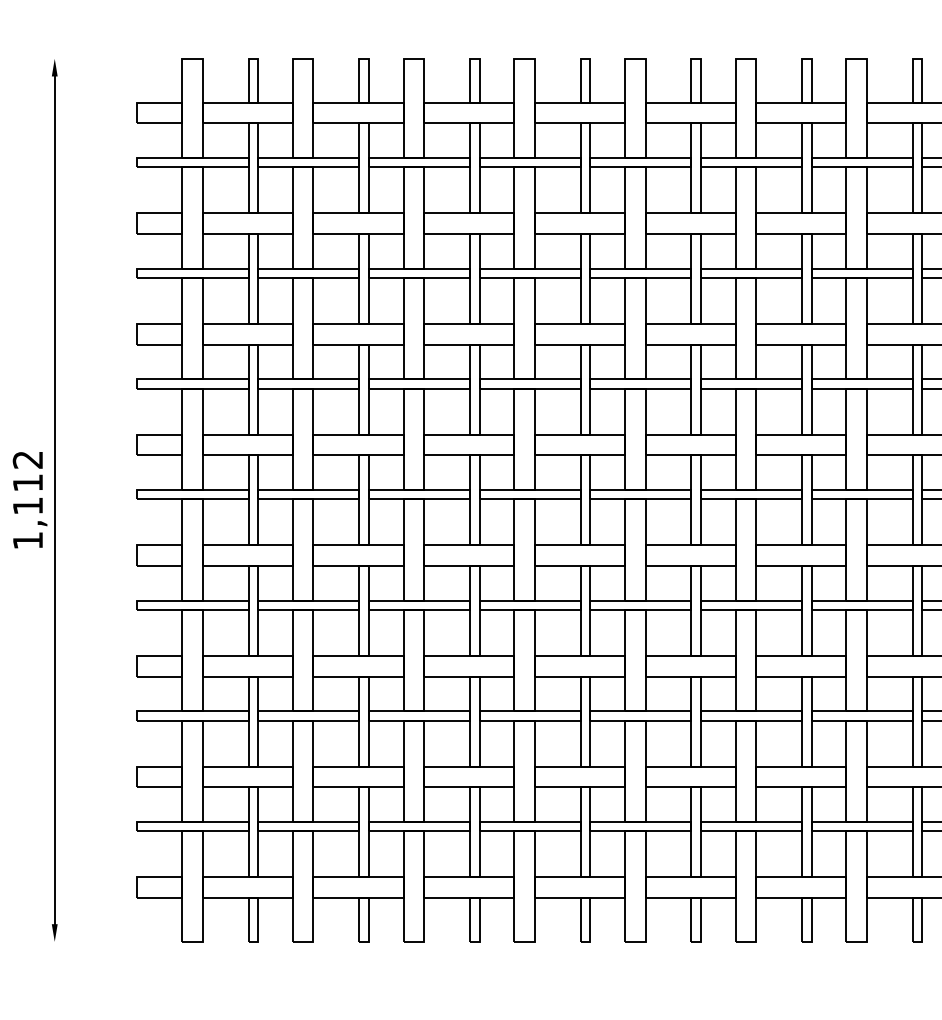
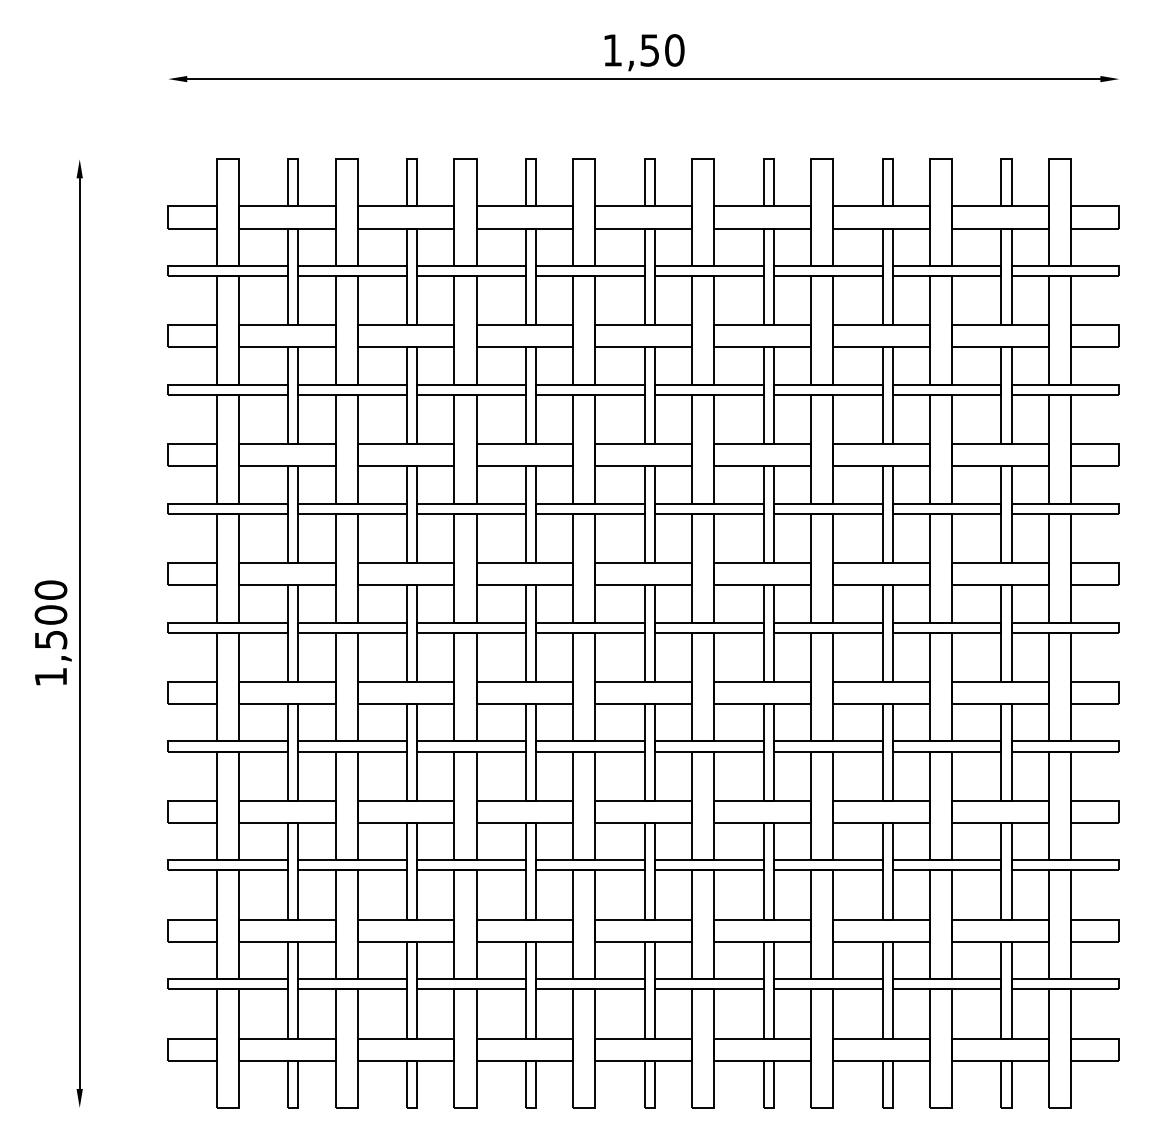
text: (27, 482) -> (50, 614), 1,112 -> 1,500

